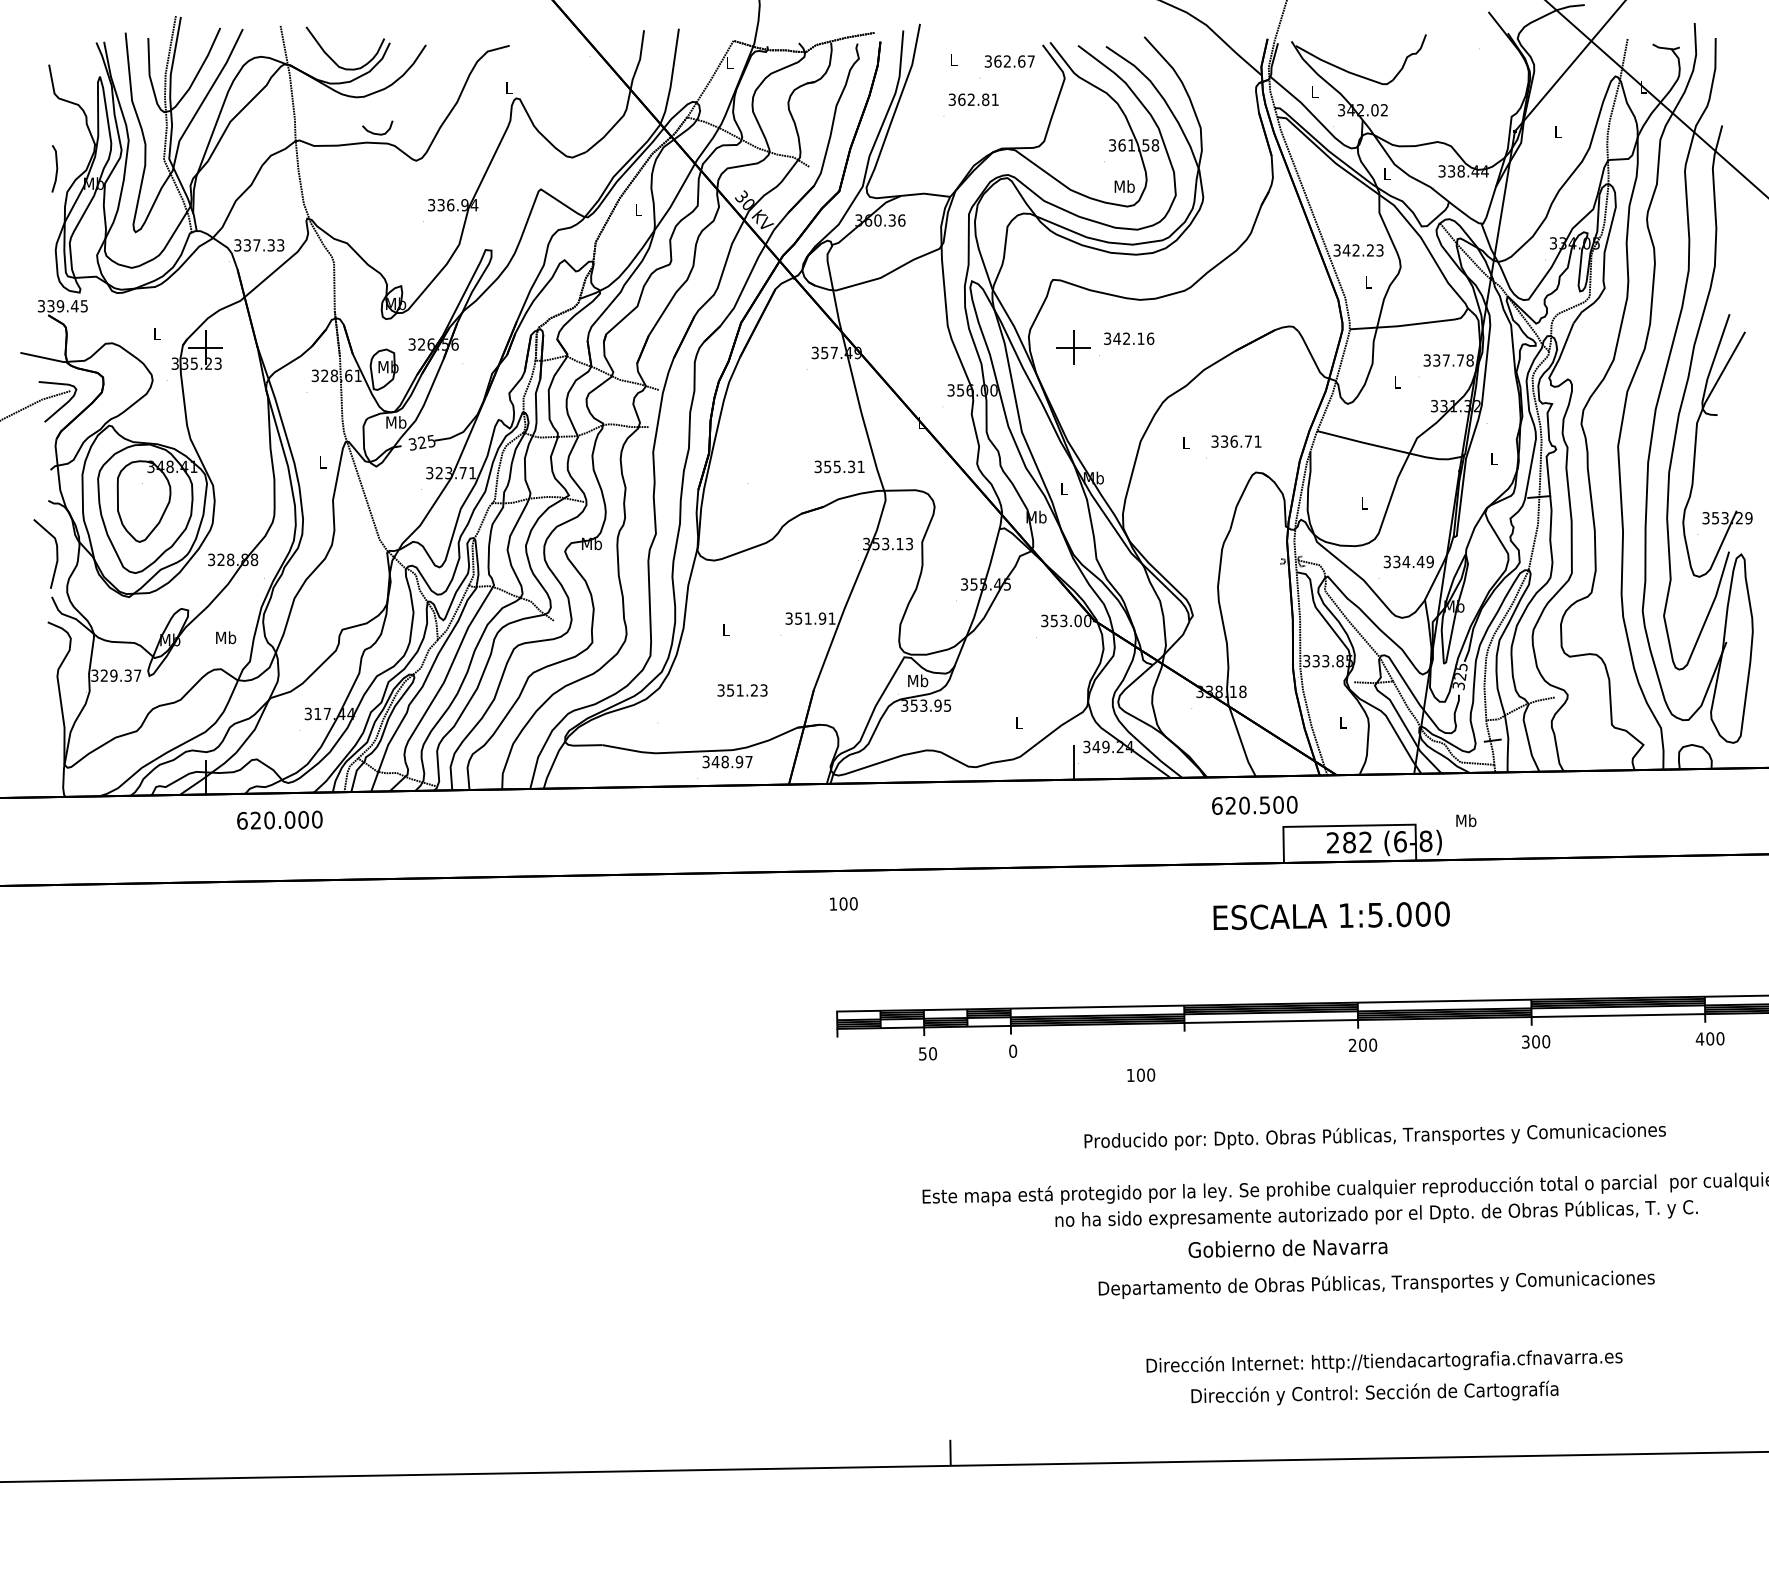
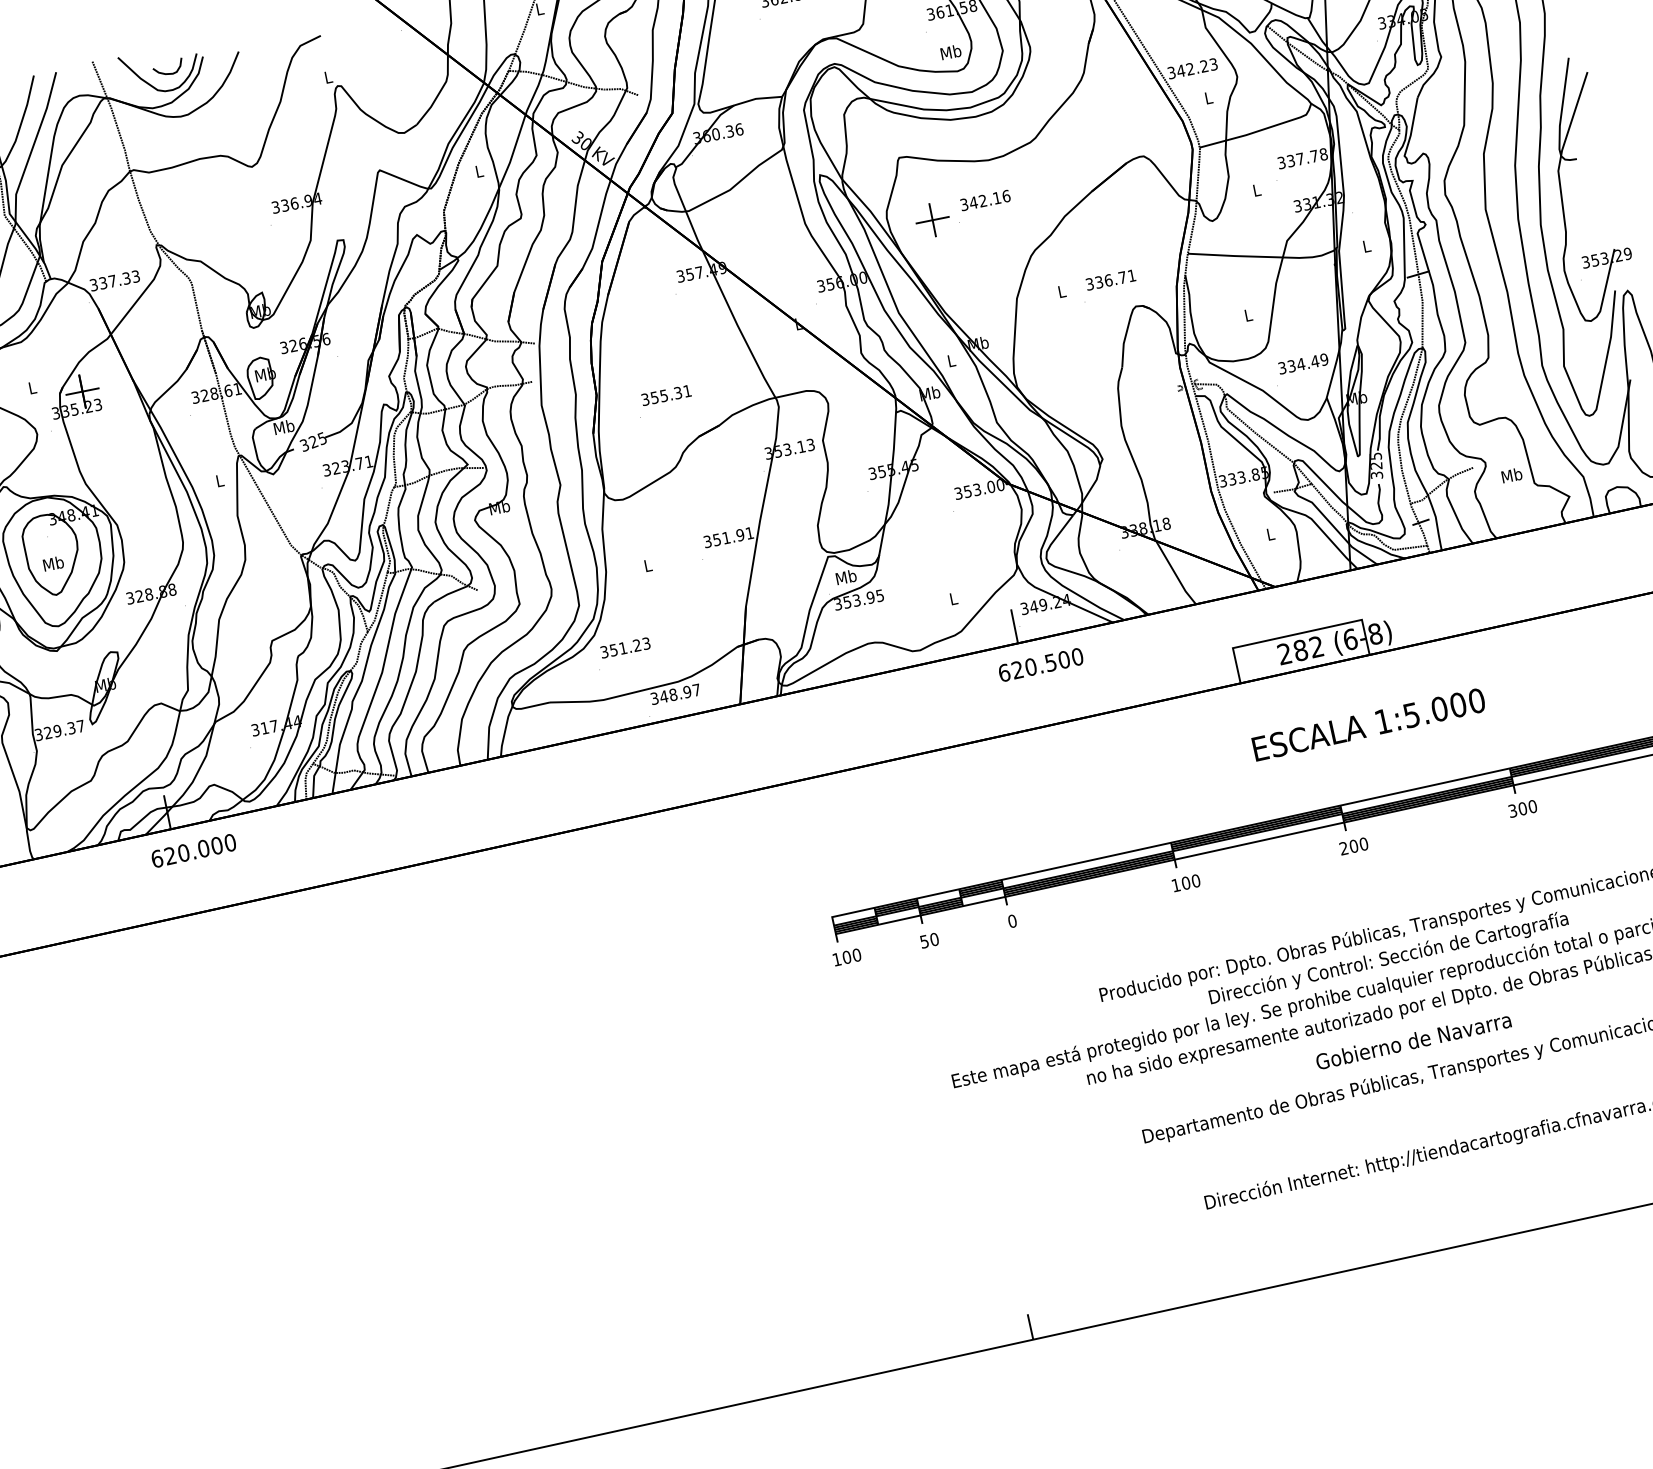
curve: (374, 132) -> (166, 72), moved
text: (839, 466) -> (666, 395), moved
text: (226, 637) -> (53, 563), moved
text: (742, 690) -> (625, 647), moved
text: (1254, 804) -> (1040, 664), moved
text: (279, 819) -> (193, 850), moved
text: (1466, 820) -> (1512, 475), moved
text: (843, 903) -> (846, 956), moved
text: (1331, 915) -> (1368, 724), moved
text: (1141, 1074) -> (1186, 882), moved
text: (1287, 1248) -> (1413, 1041), moved
text: (1374, 1392) -> (1388, 957), moved

